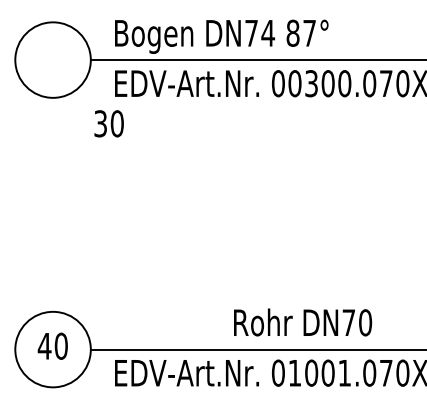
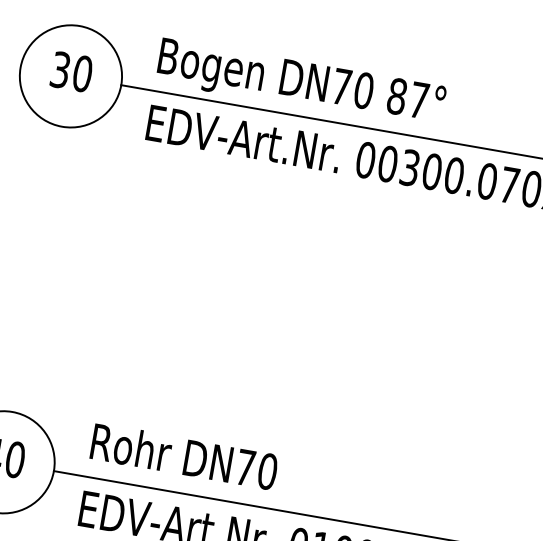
text: (268, 32) -> (364, 89), DN74 -> DN70
text: (108, 123) -> (71, 71), moved
text: (303, 322) -> (185, 456), moved

